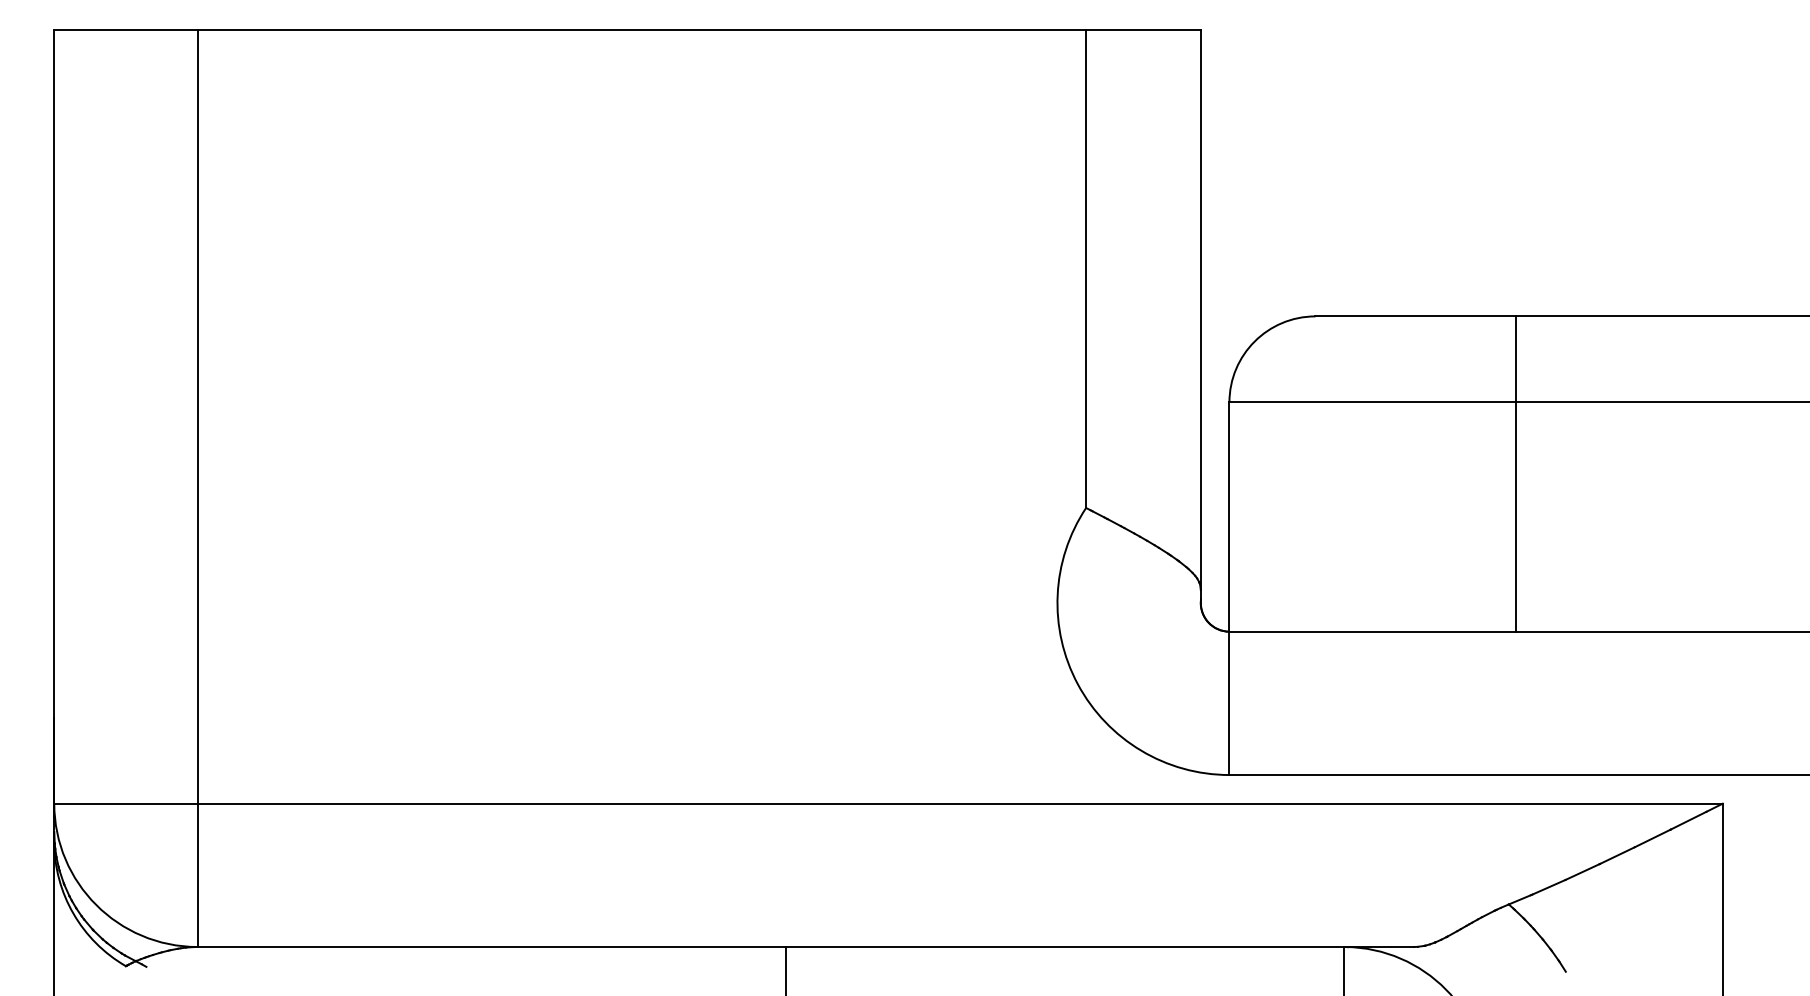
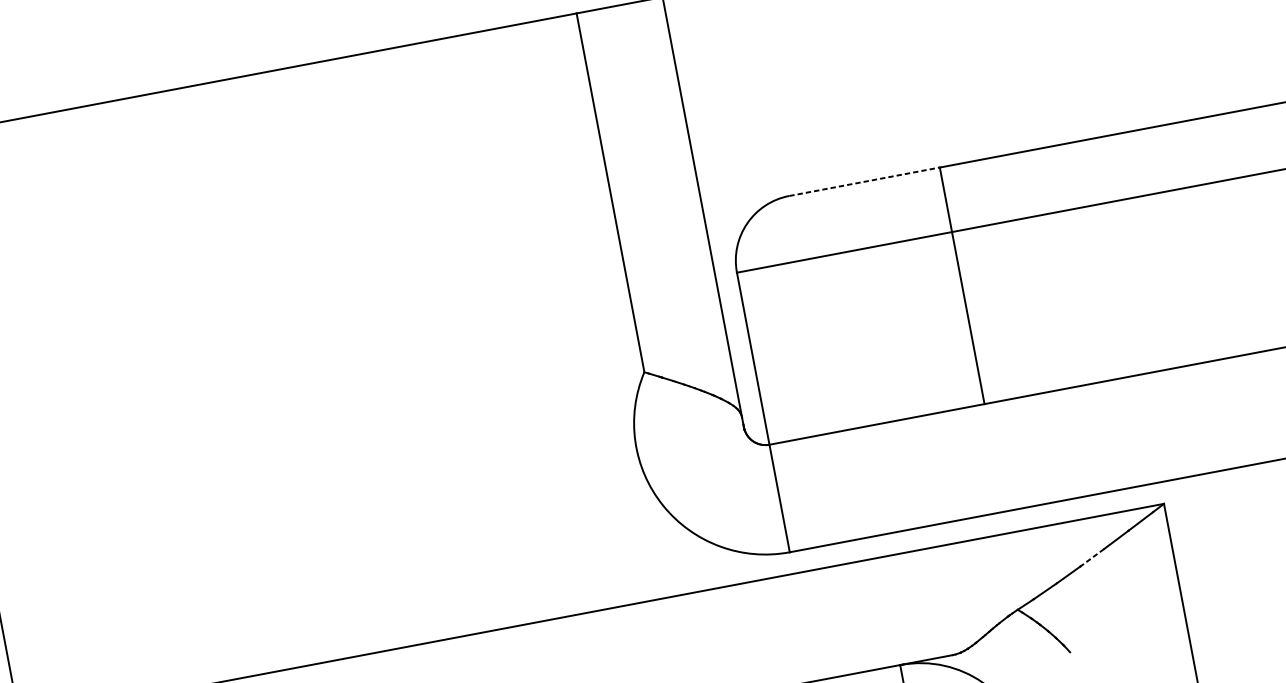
line: (1416, 316) -> (865, 181), solid -> dashed
line: (1616, 855) -> (1091, 557), solid -> dashed

